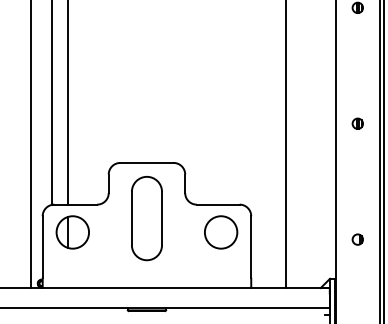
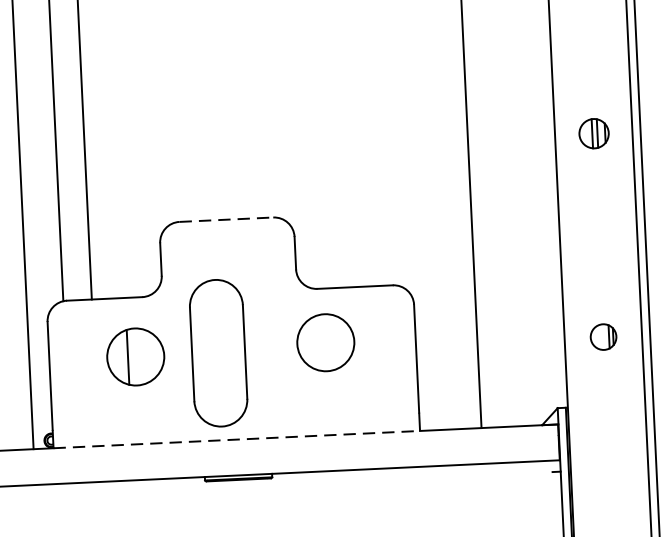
part: (357, 123) -> (593, 132), size x1.6
line: (146, 162) -> (225, 218), solid -> dashed
part: (146, 218) -> (217, 353), moved
part: (72, 232) -> (135, 357), moved
circle: (221, 232) -> (326, 342), moved
part: (357, 239) -> (602, 336), size x1.4
line: (147, 288) -> (237, 440), solid -> dashed

